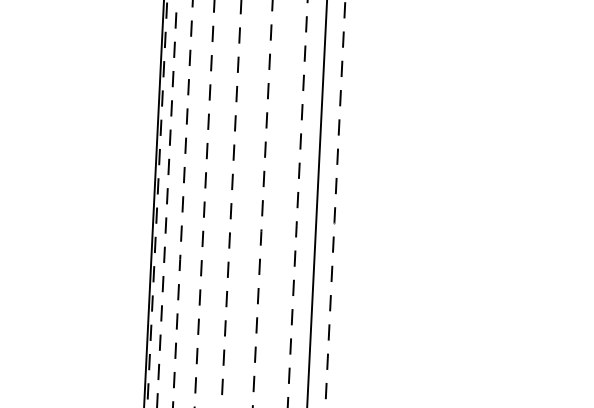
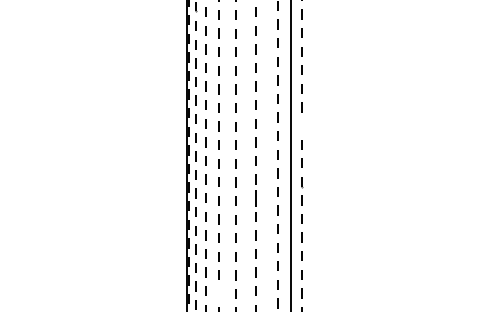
line: (338, 126) -> (301, 125), removed
part: (260, 236) -> (255, 197), size x1.6
line: (194, 384) -> (218, 293), removed

